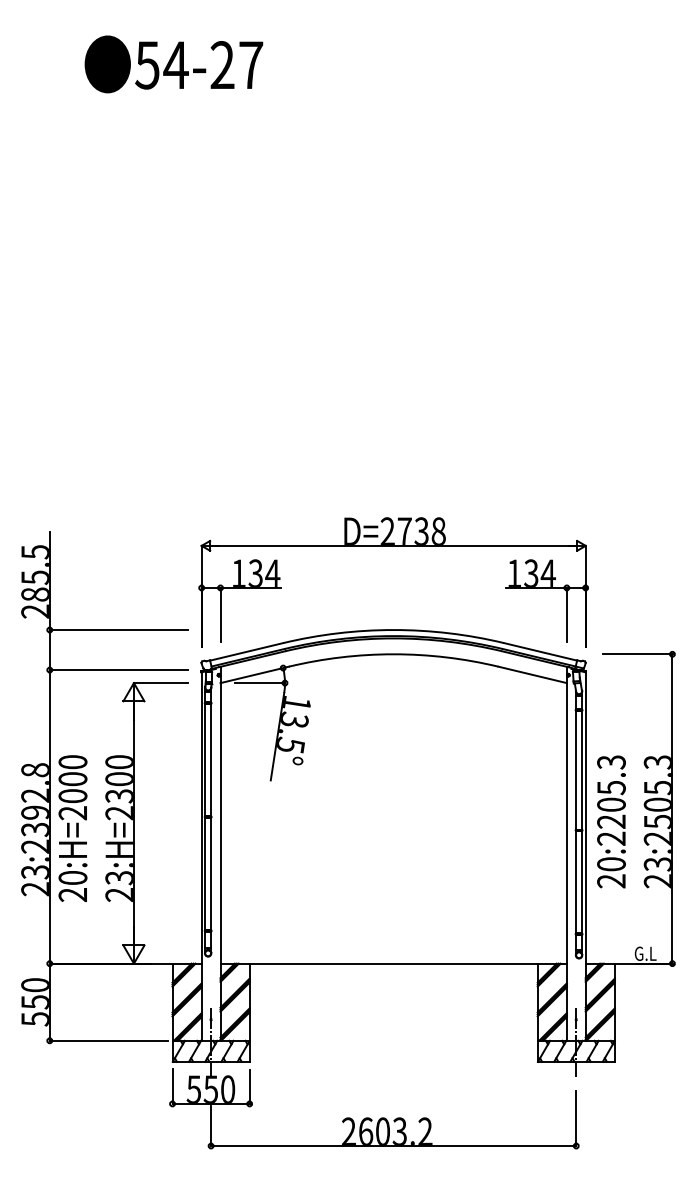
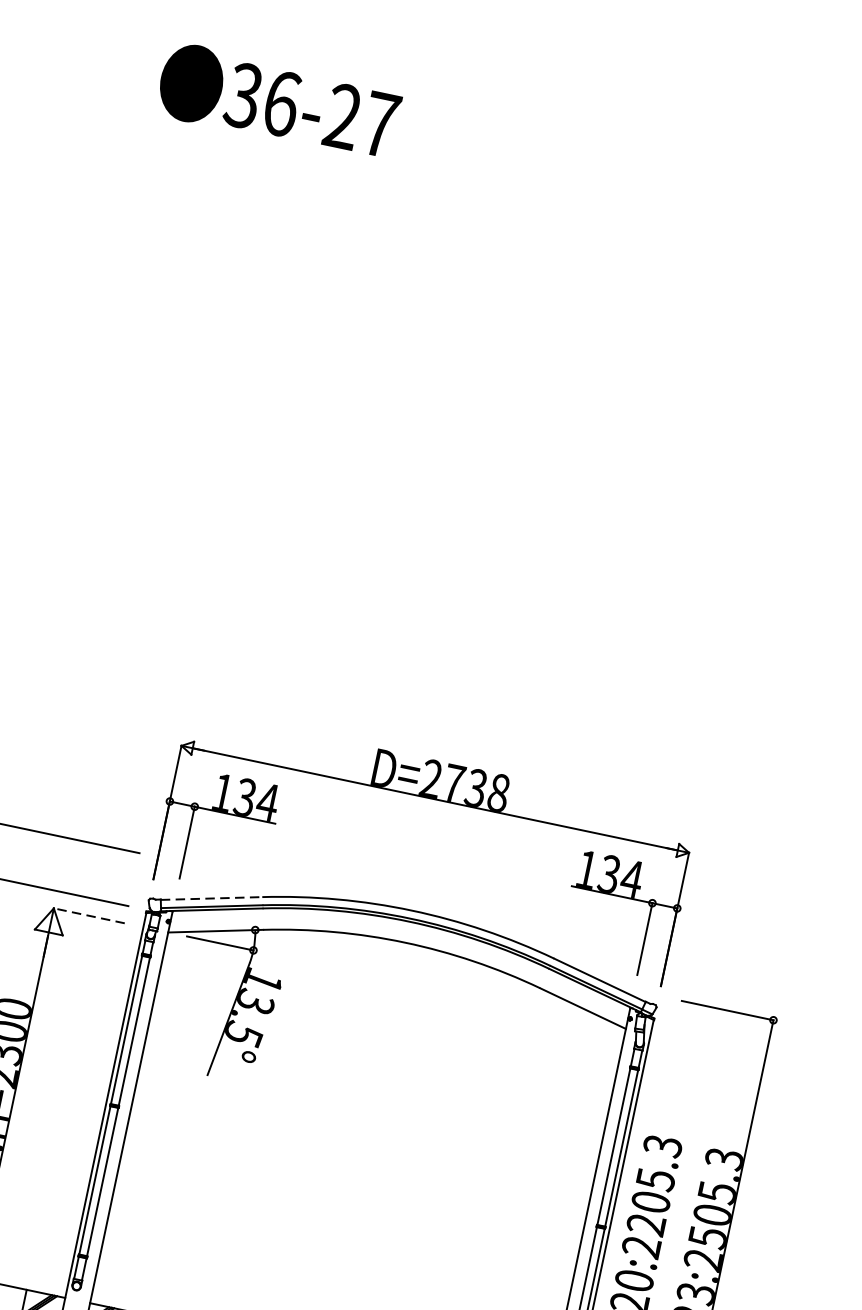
text: (161, 65) -> (262, 99), 54-27 -> 36-27
line: (246, 651) -> (211, 897), solid -> dashed
line: (160, 683) -> (88, 916), solid -> dashed

